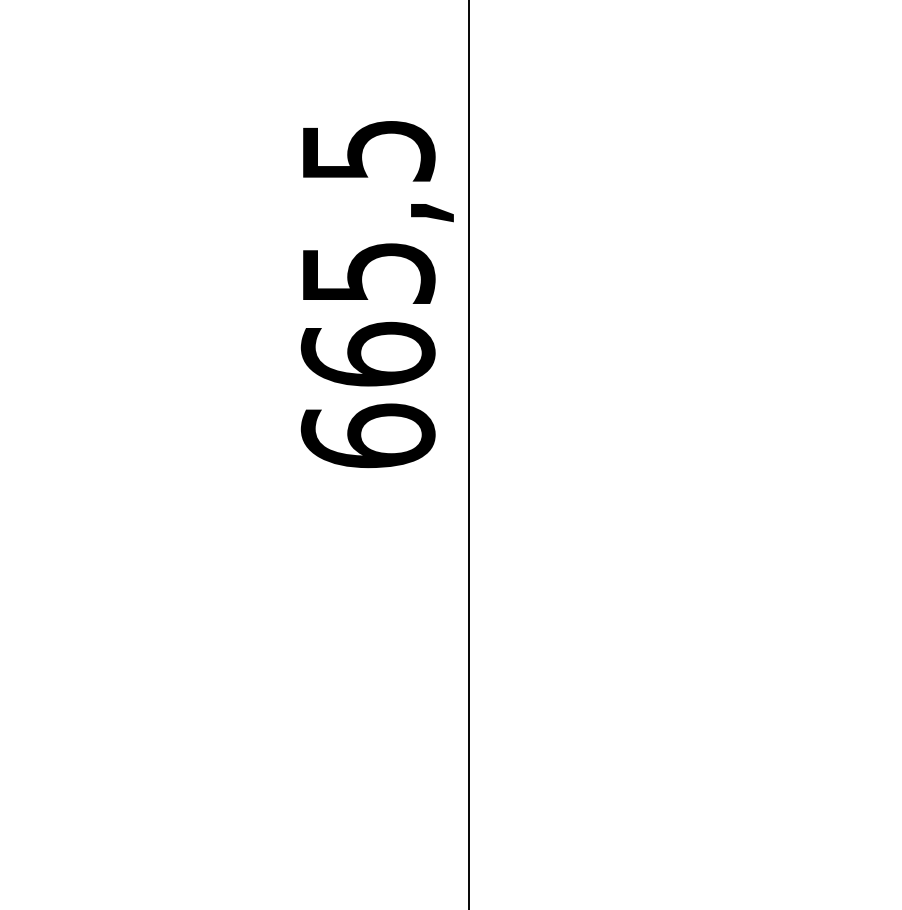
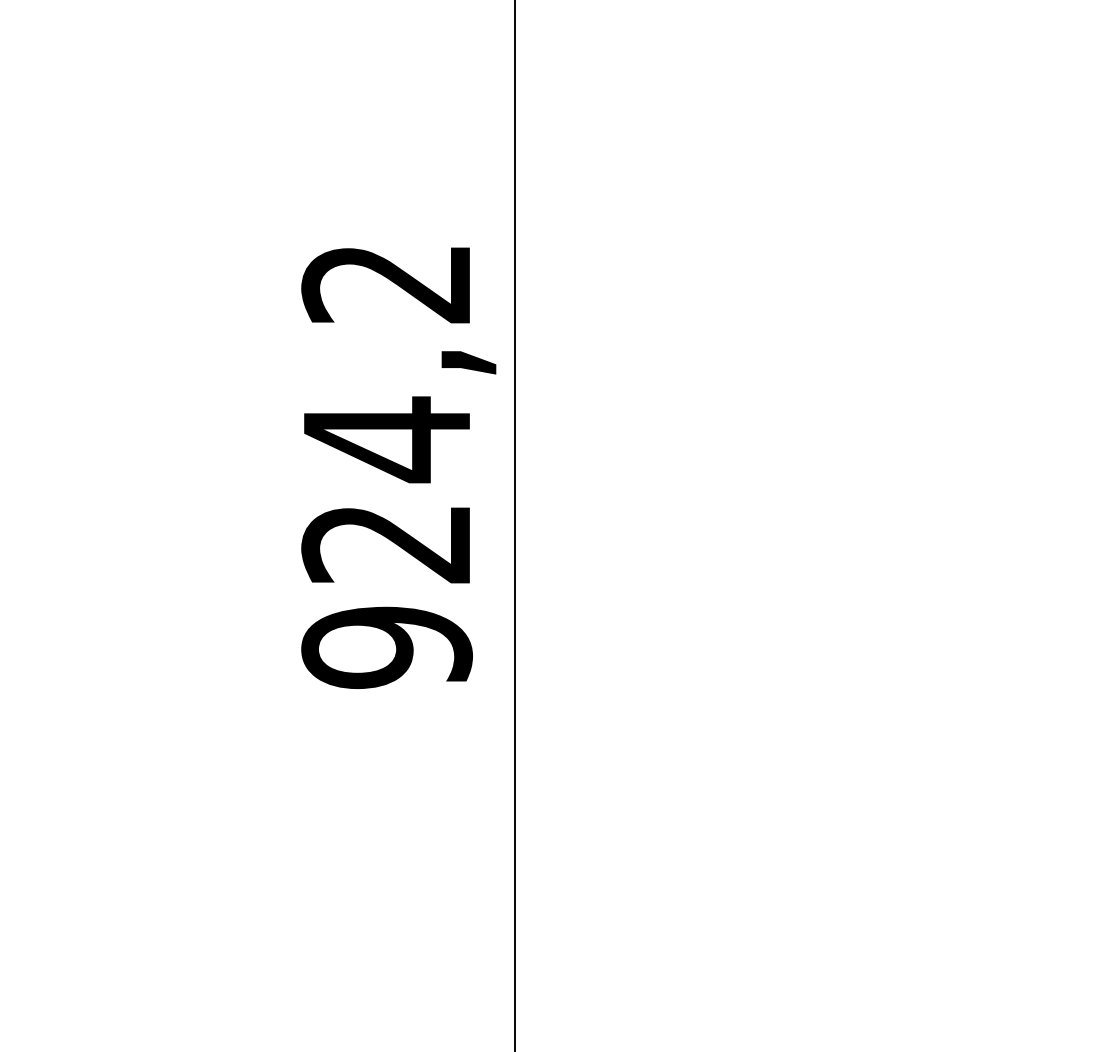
text: (367, 294) -> (386, 466), 665,5 -> 924,2

